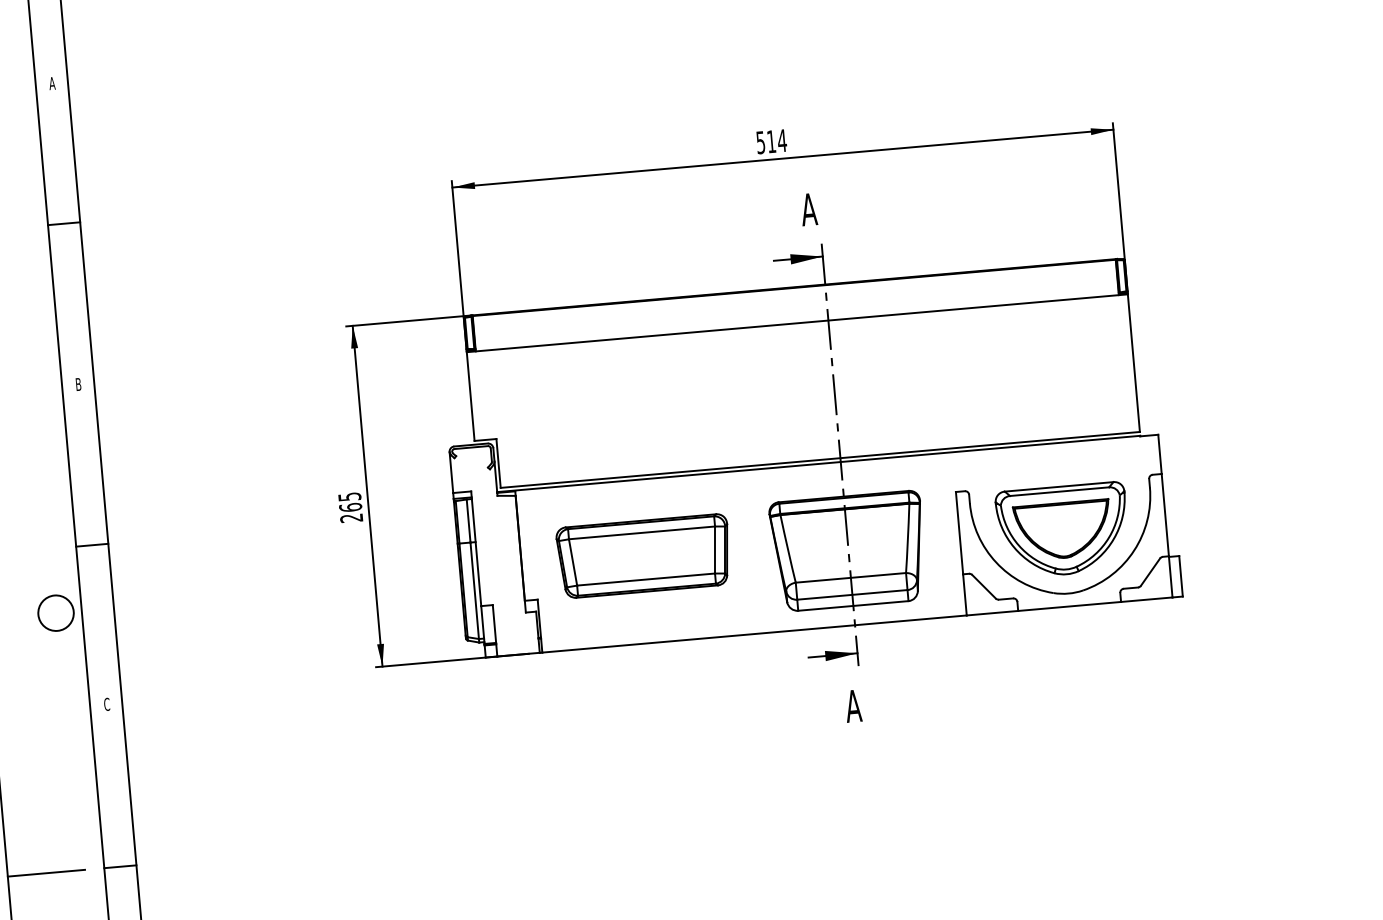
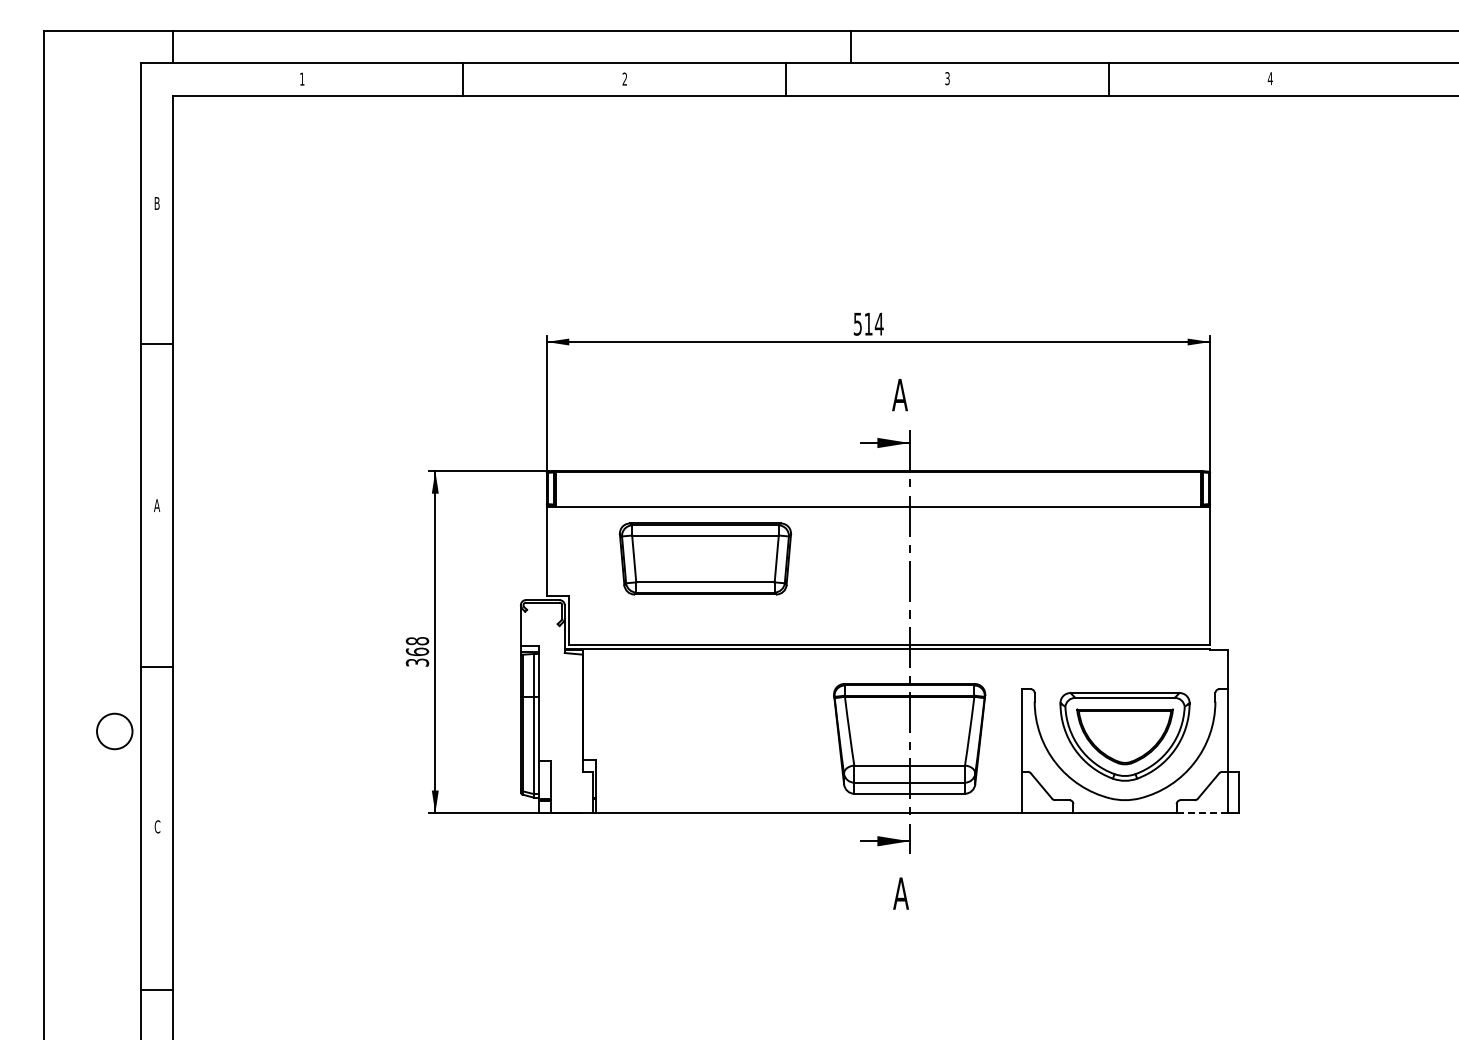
text: (52, 83) -> (157, 203), A -> B
text: (78, 384) -> (157, 505), B -> A
text: (350, 507) -> (417, 651), 265 -> 368
part: (644, 555) -> (705, 558), moved
line: (1146, 600) -> (1202, 813), solid -> dashed
line: (46, 873) -> (82, 989), removed

